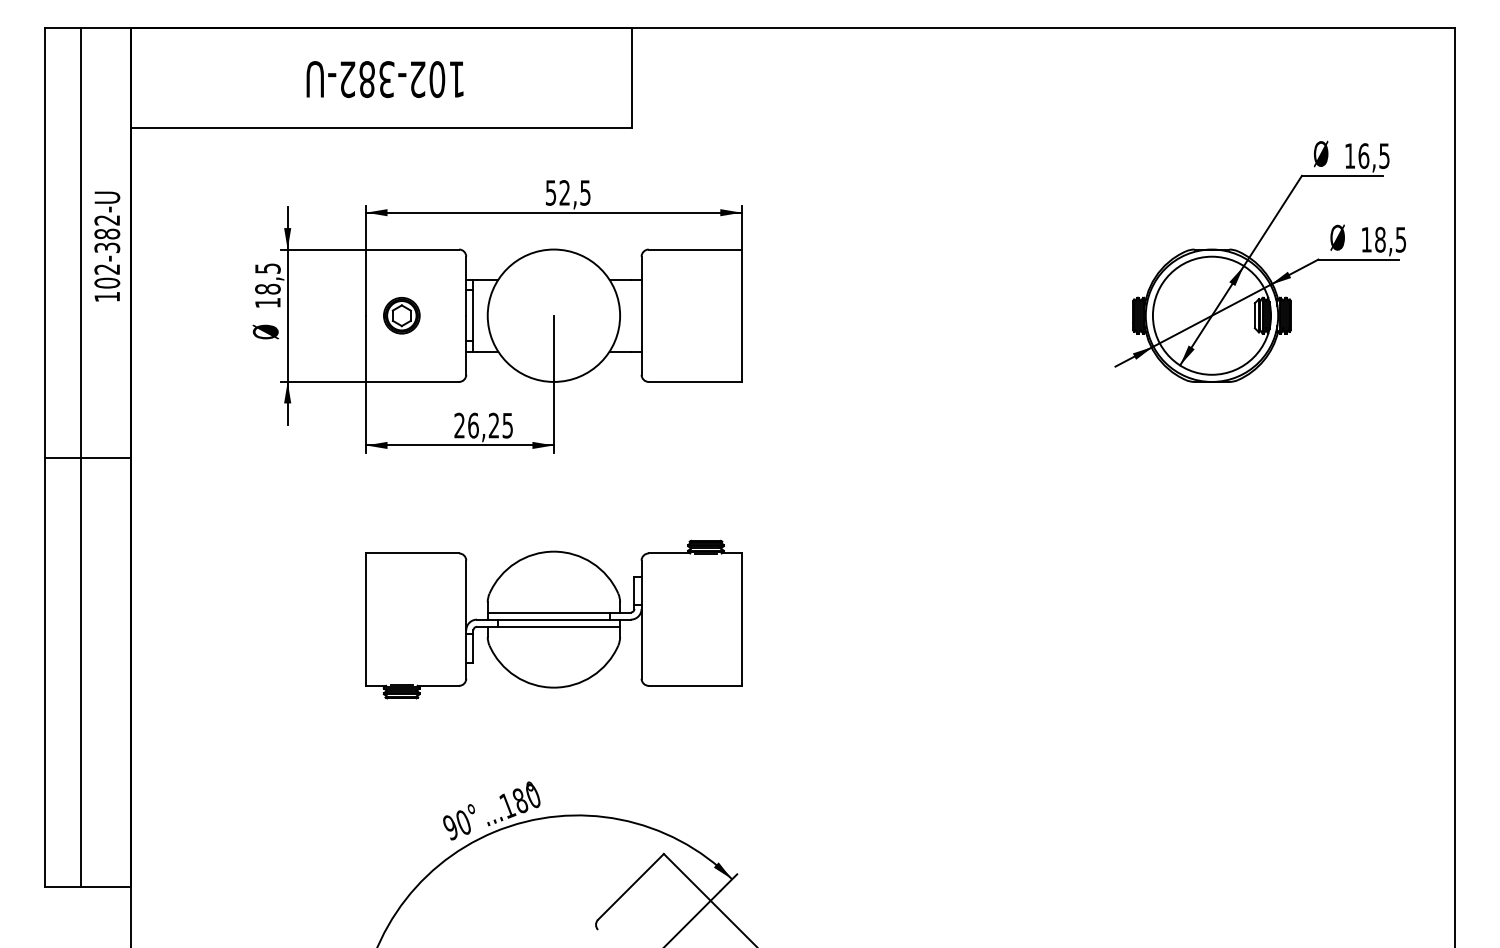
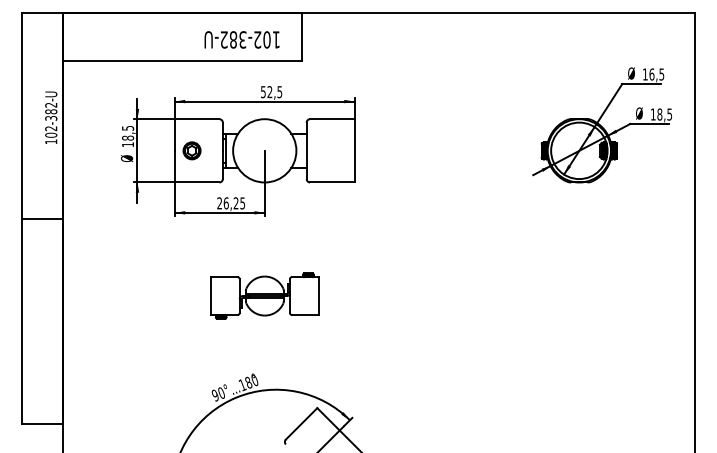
text: (383, 78) -> (241, 39), moved
line: (80, 457) -> (38, 218), removed
part: (553, 618) -> (264, 295), size x0.6

